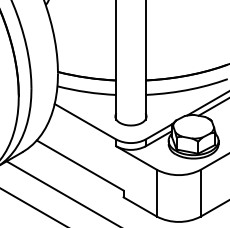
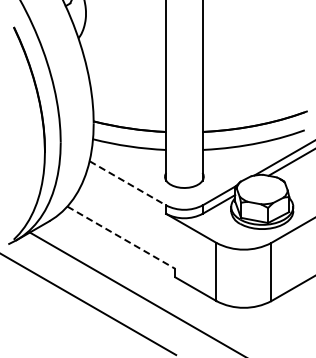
line: (85, 121) -> (128, 183), solid -> dashed
line: (80, 165) -> (121, 237), solid -> dashed

